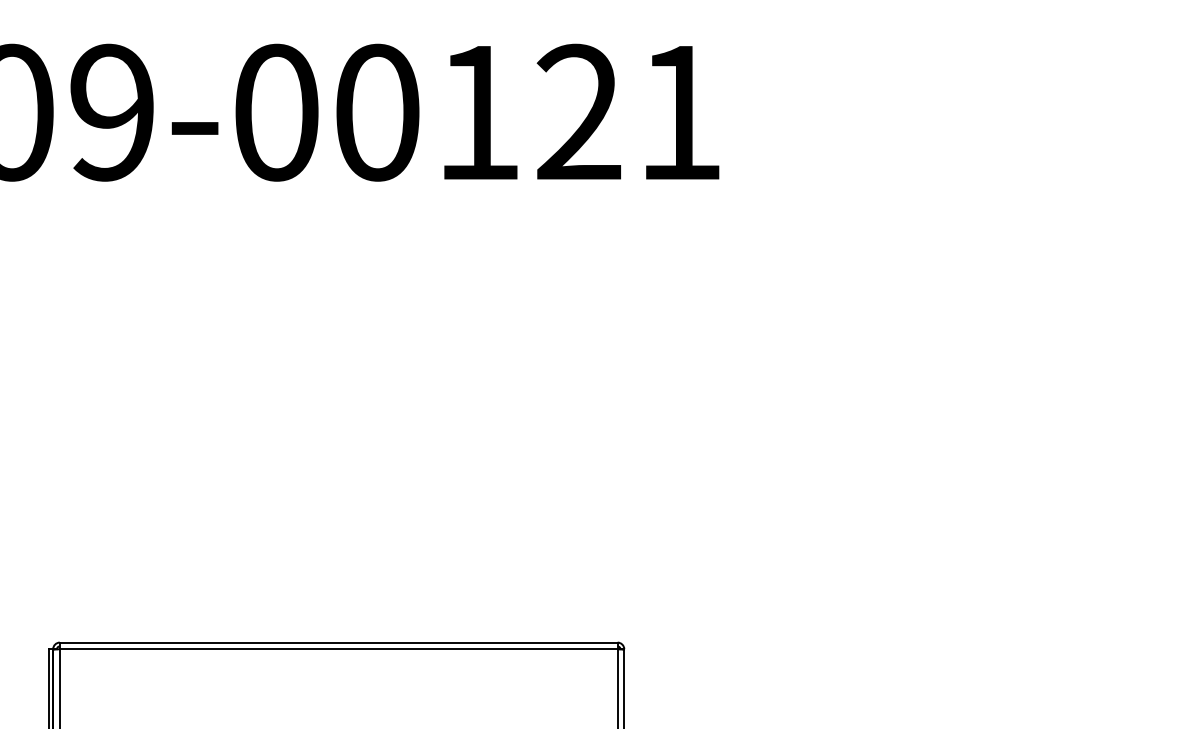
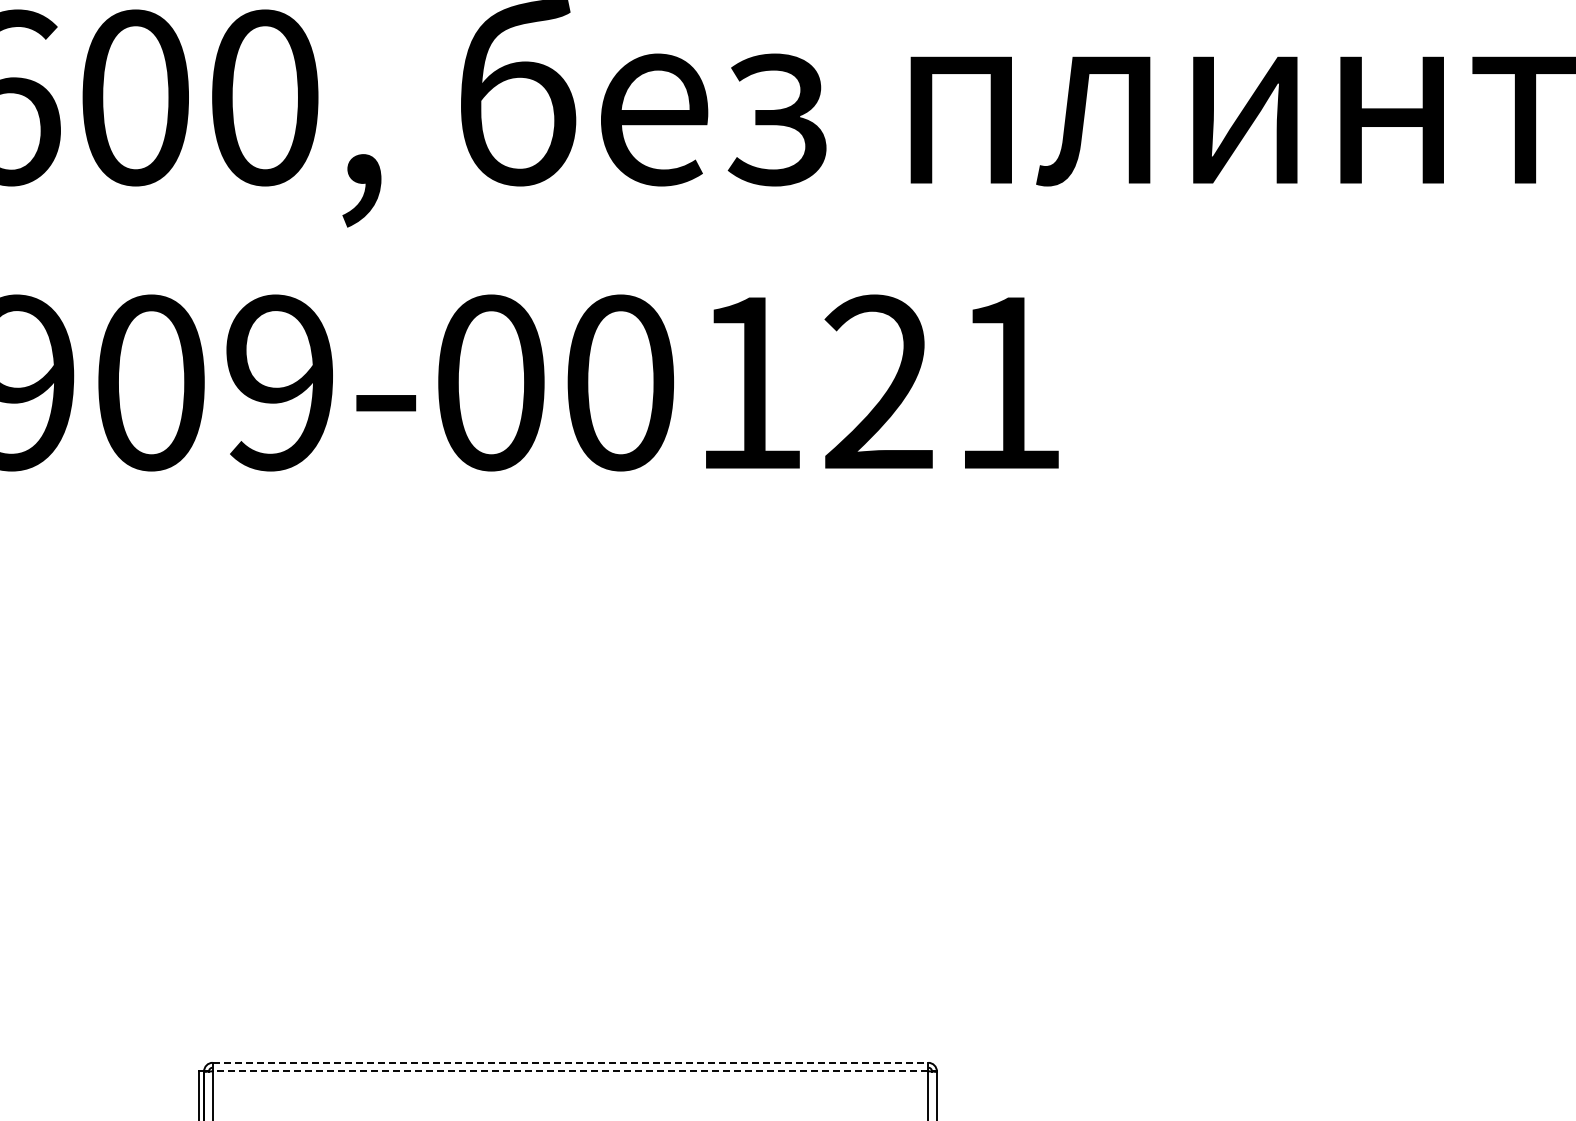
line: (338, 642) -> (570, 1062), solid -> dashed
line: (338, 649) -> (570, 1071), solid -> dashed

